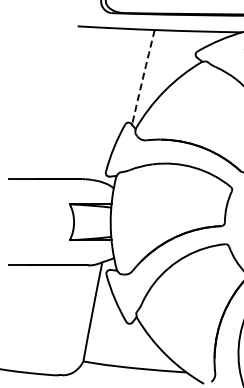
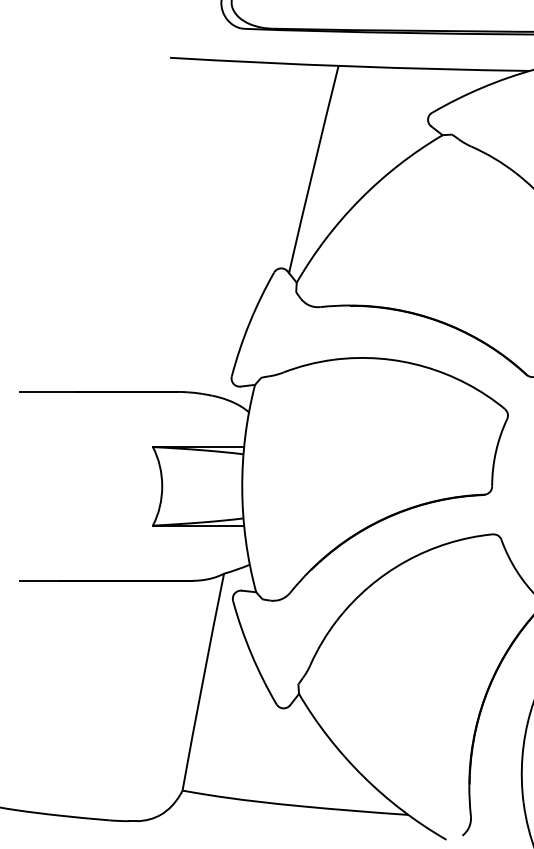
arc: (143, 77) -> (314, 169), dashed -> solid

